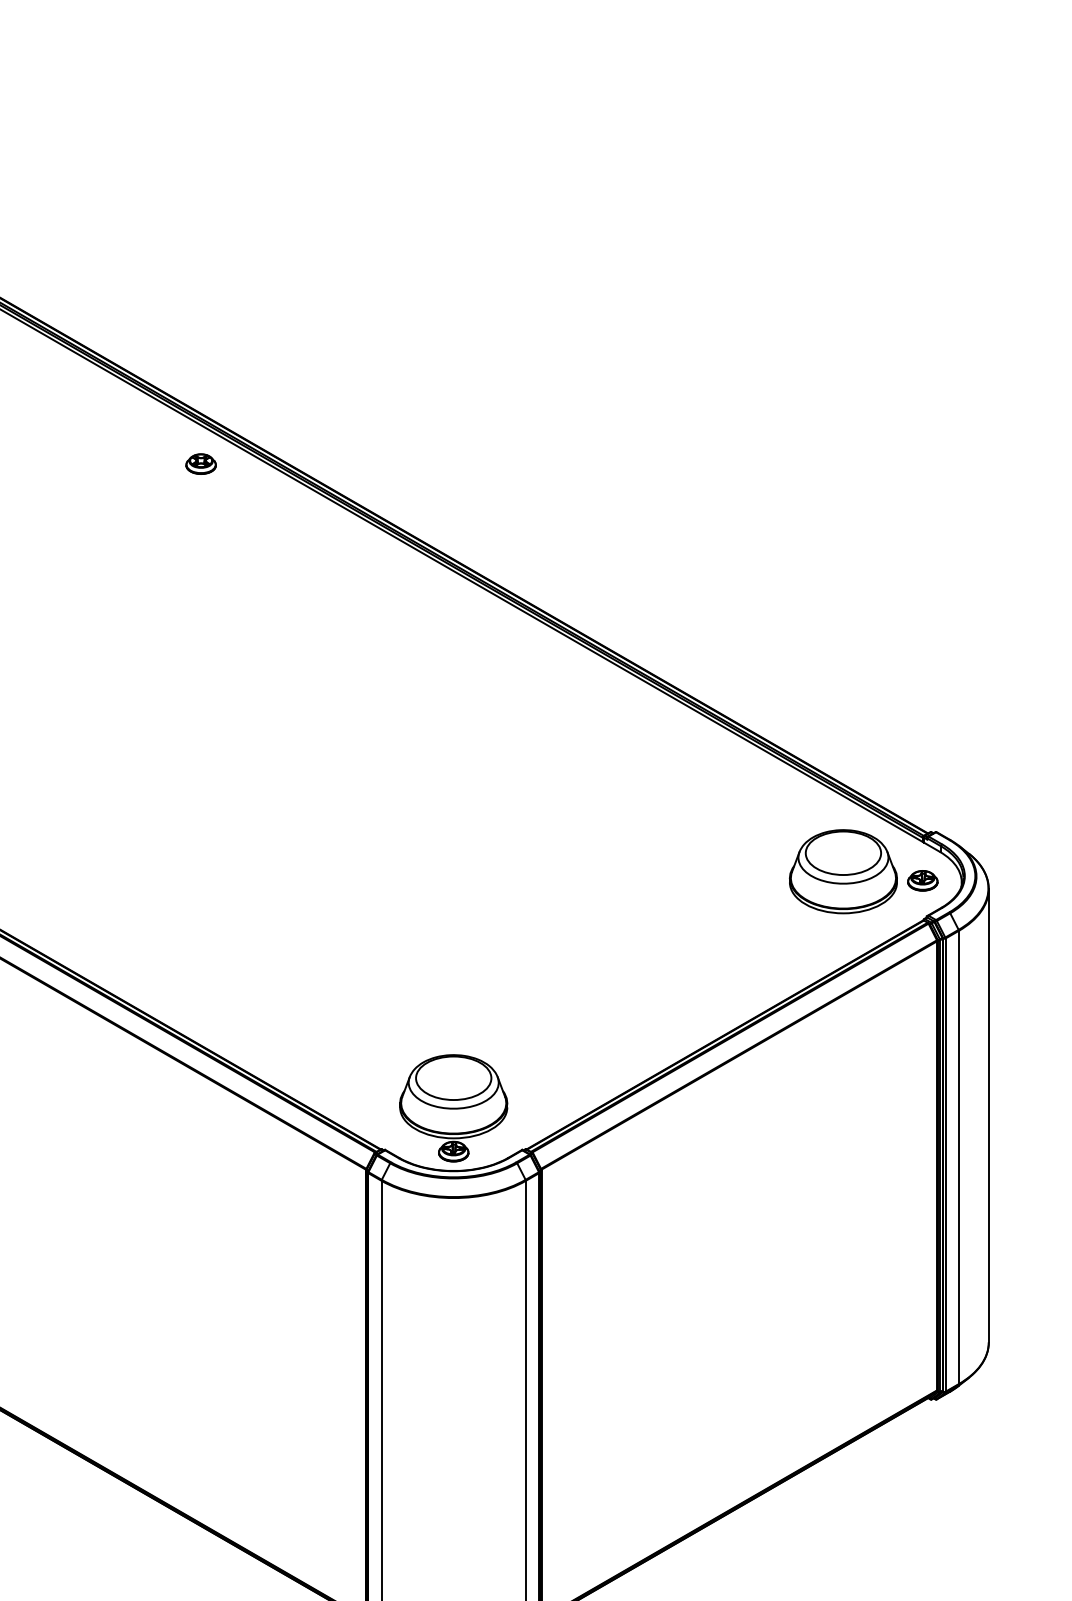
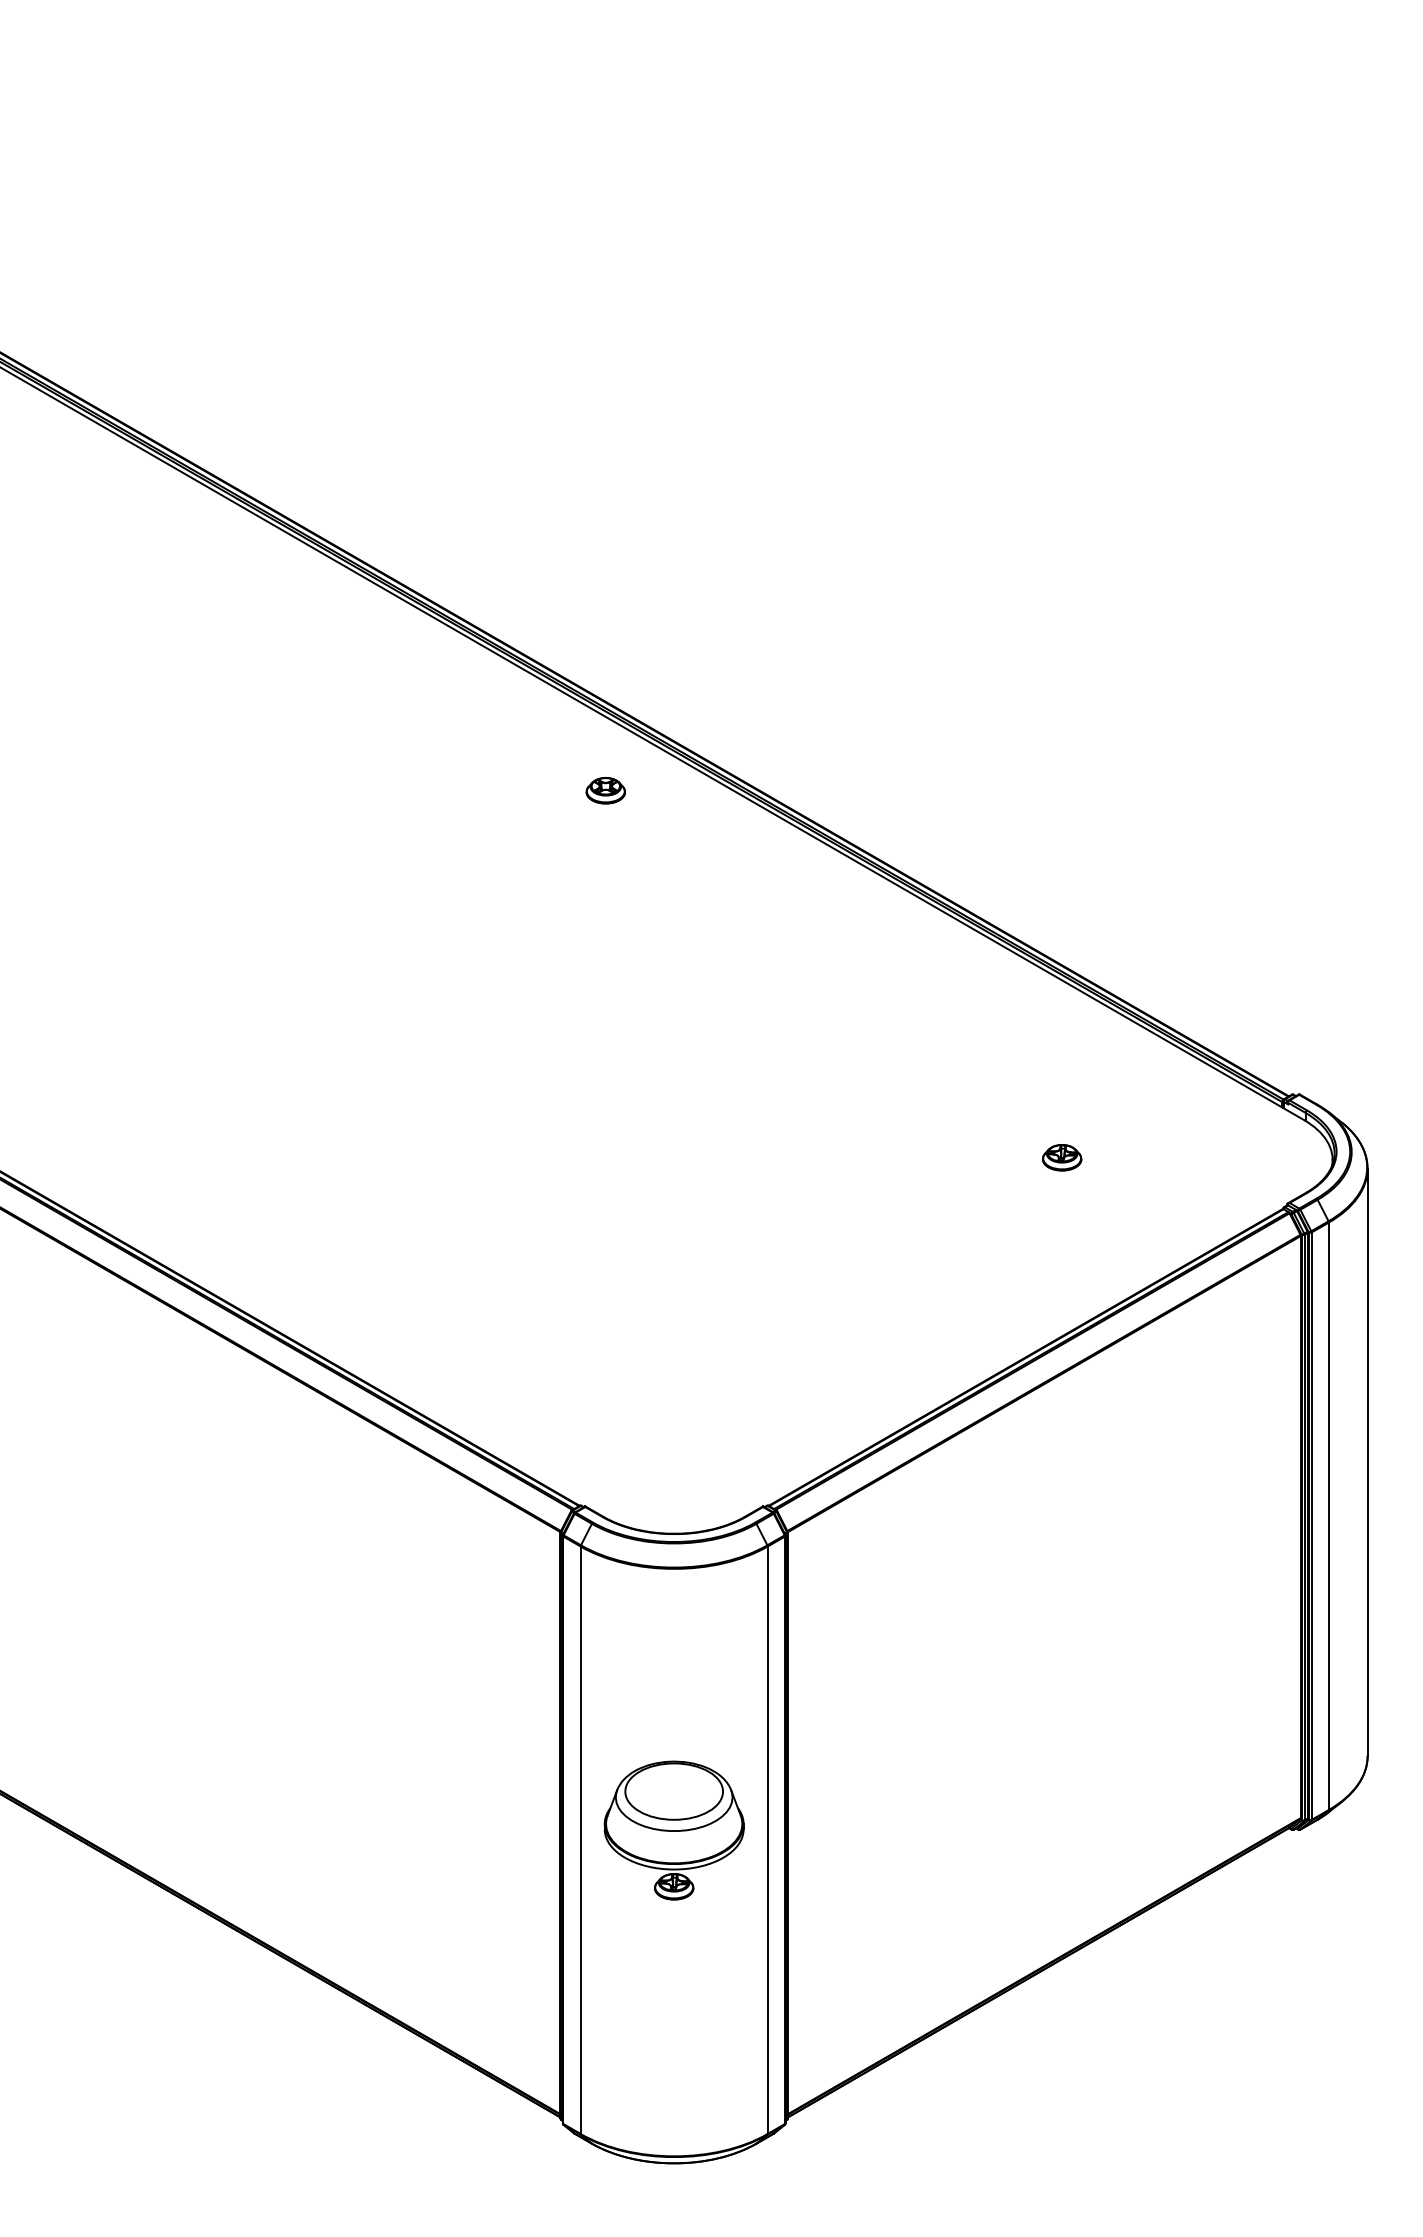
part: (200, 463) -> (605, 790), moved
part: (843, 871) -> (1179, 1145), removed
part: (923, 880) -> (1062, 1157), moved
part: (453, 1108) -> (673, 1830), moved

